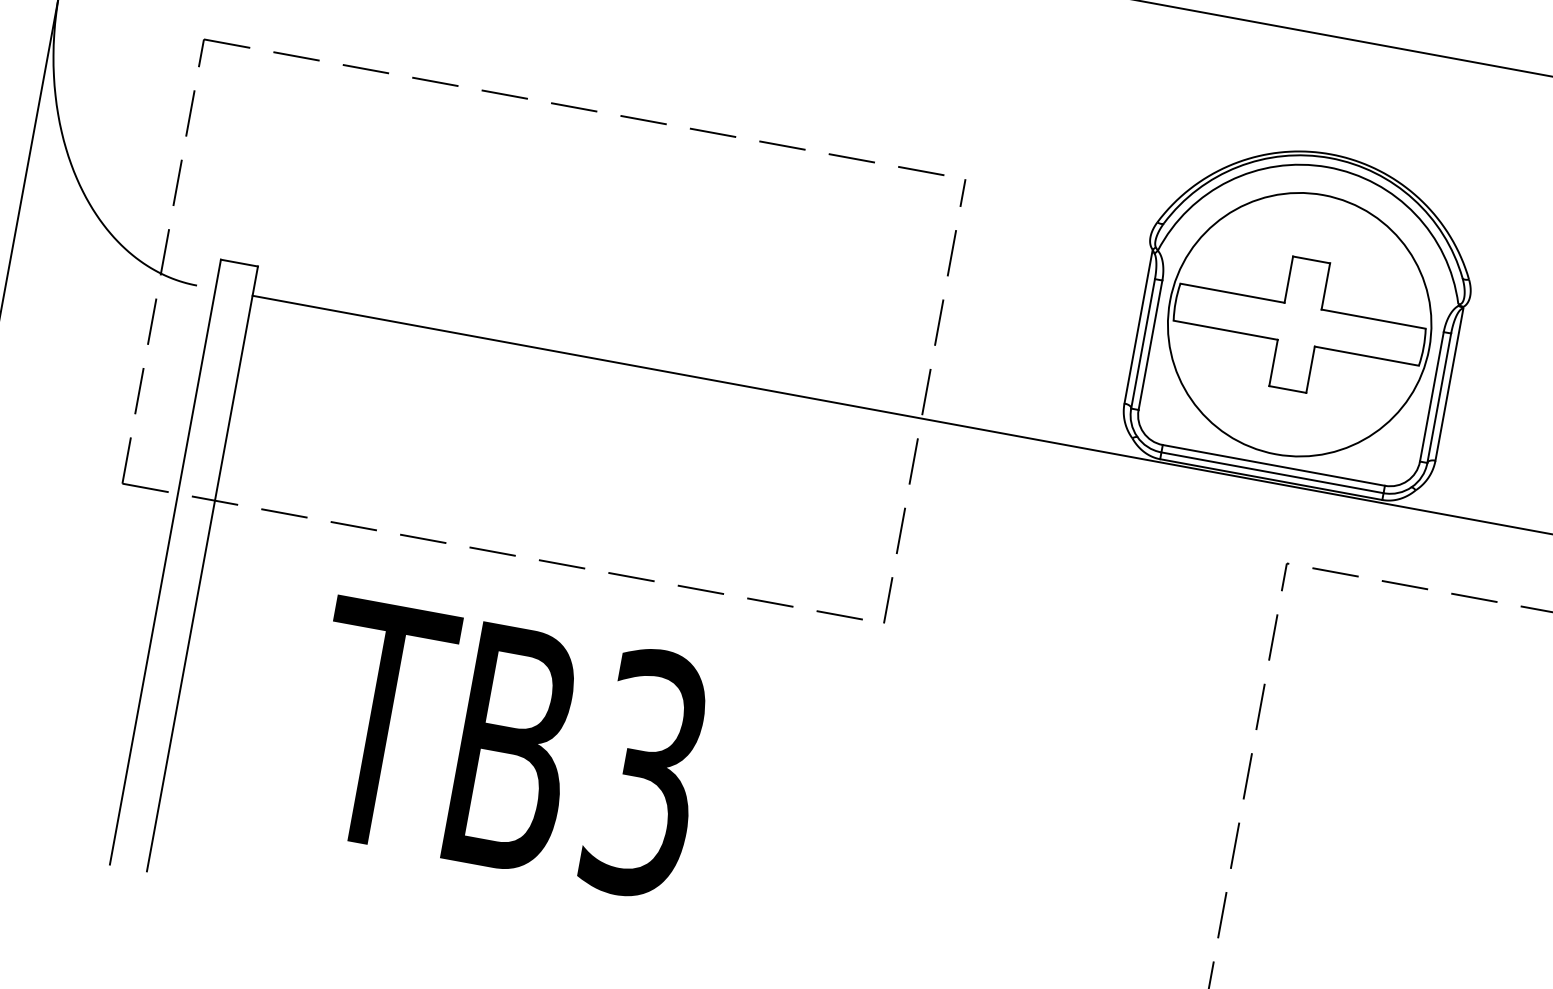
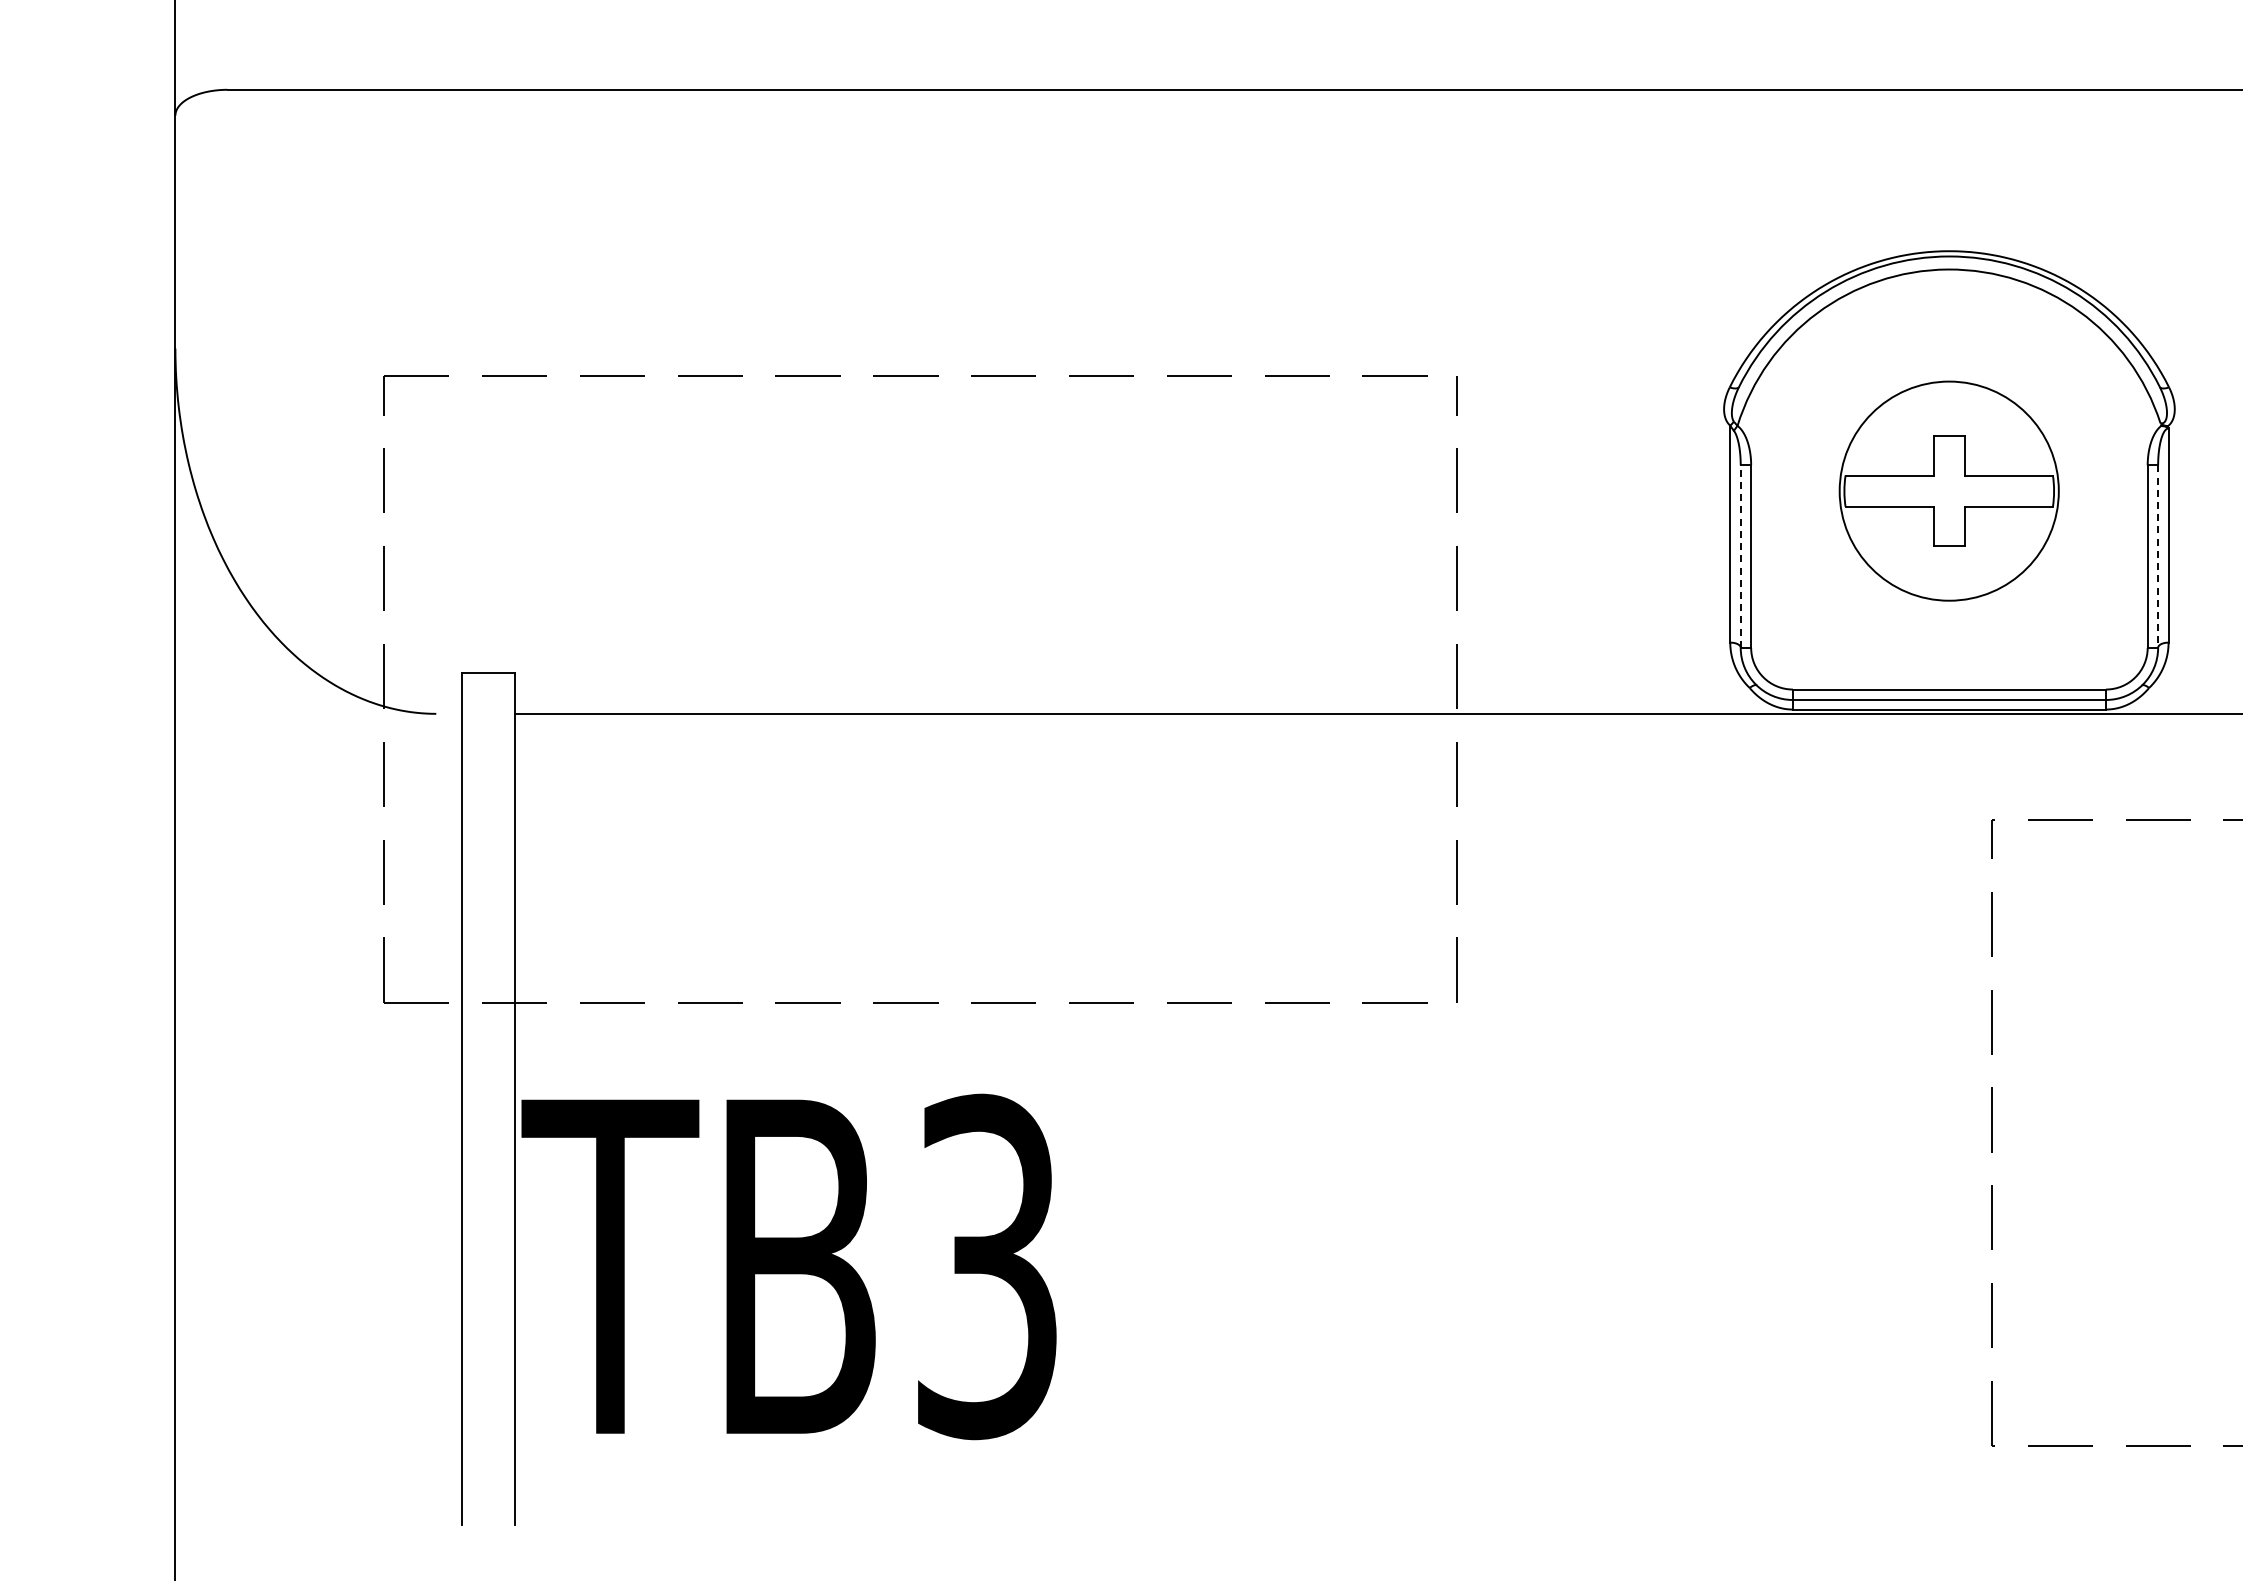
part: (1299, 324) -> (1948, 490), size x0.6
line: (1142, 343) -> (1740, 556), solid -> dashed
line: (1439, 398) -> (2158, 557), solid -> dashed
text: (505, 747) -> (788, 1266), moved

